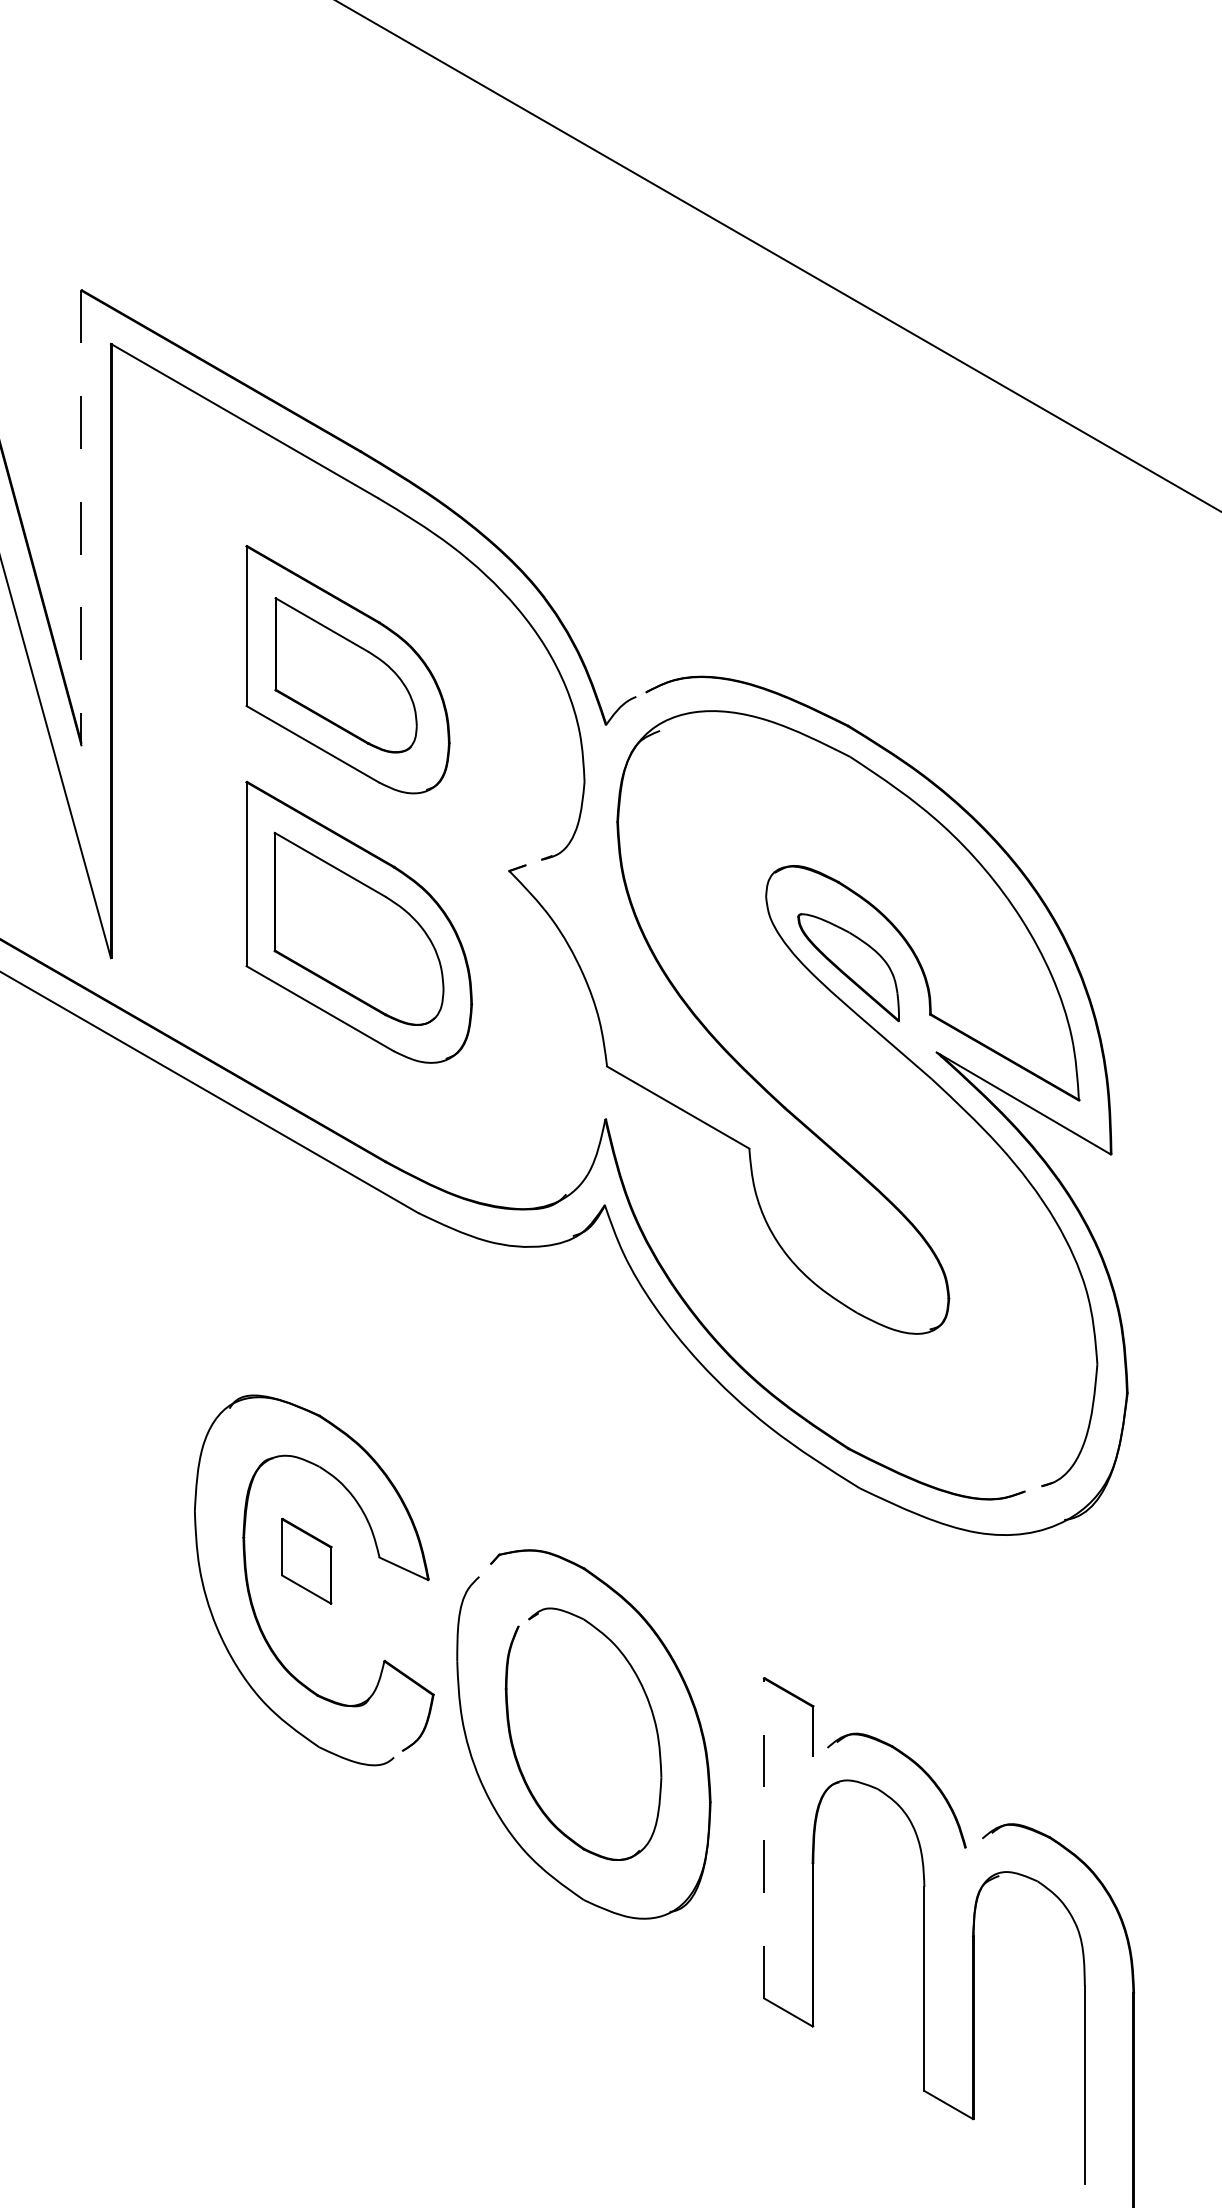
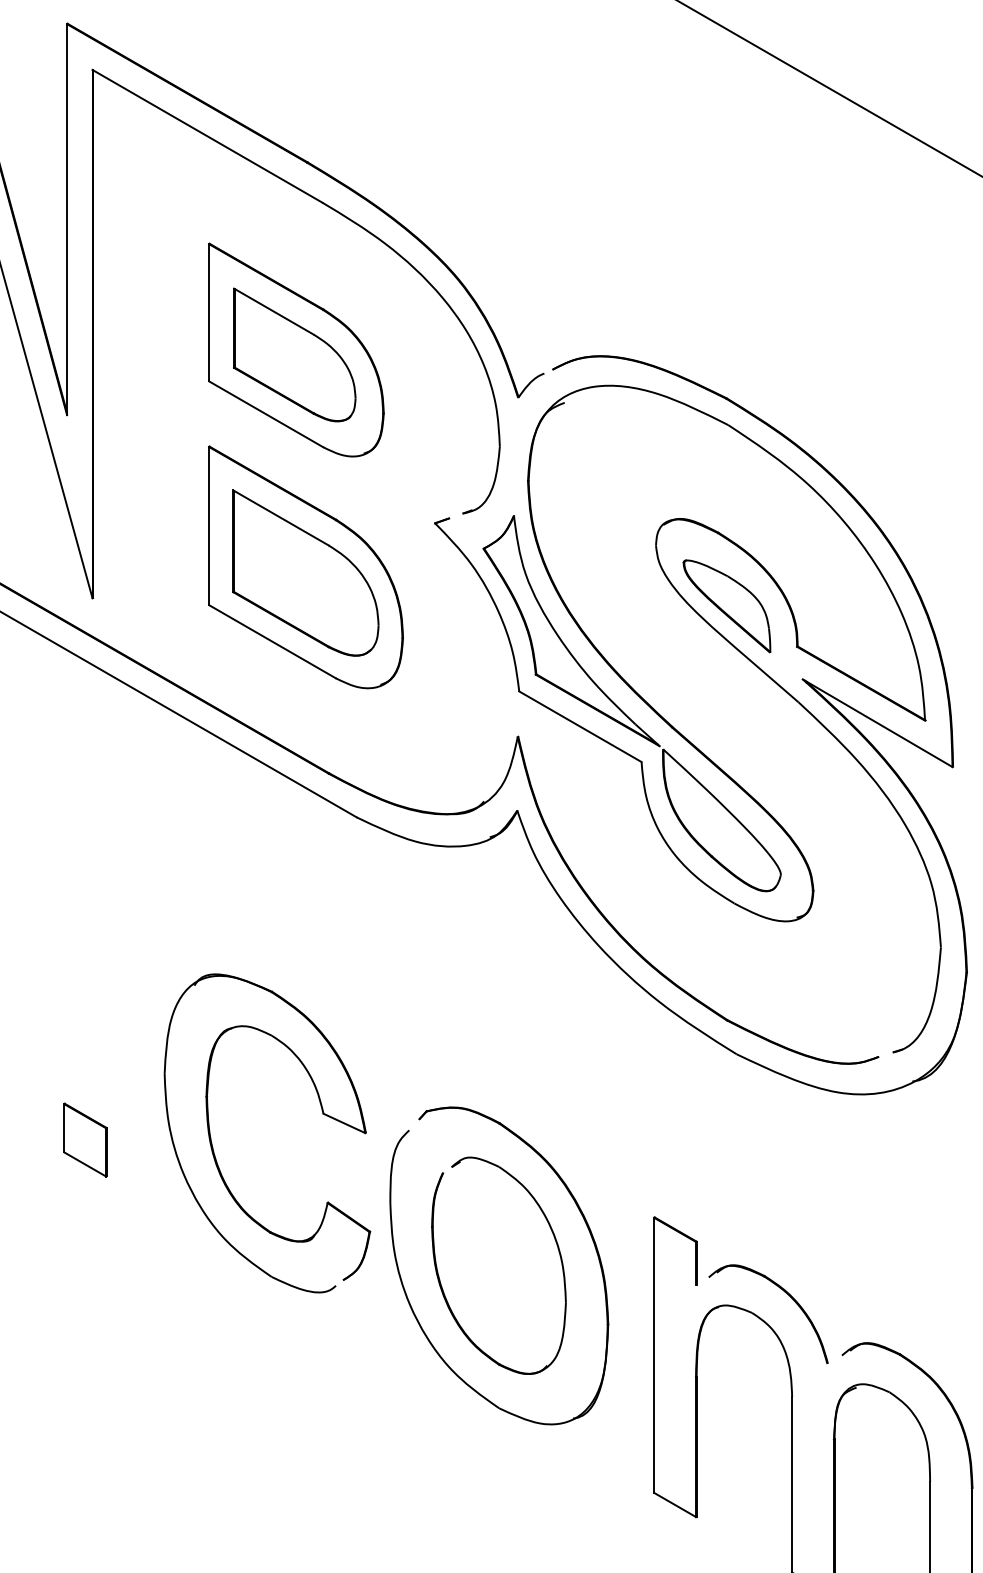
line: (81, 518) -> (67, 220), dashed -> solid
part: (728, 1090) -> (623, 712), added
part: (306, 1560) -> (85, 1139), moved
line: (764, 1838) -> (654, 1355), dashed -> solid

